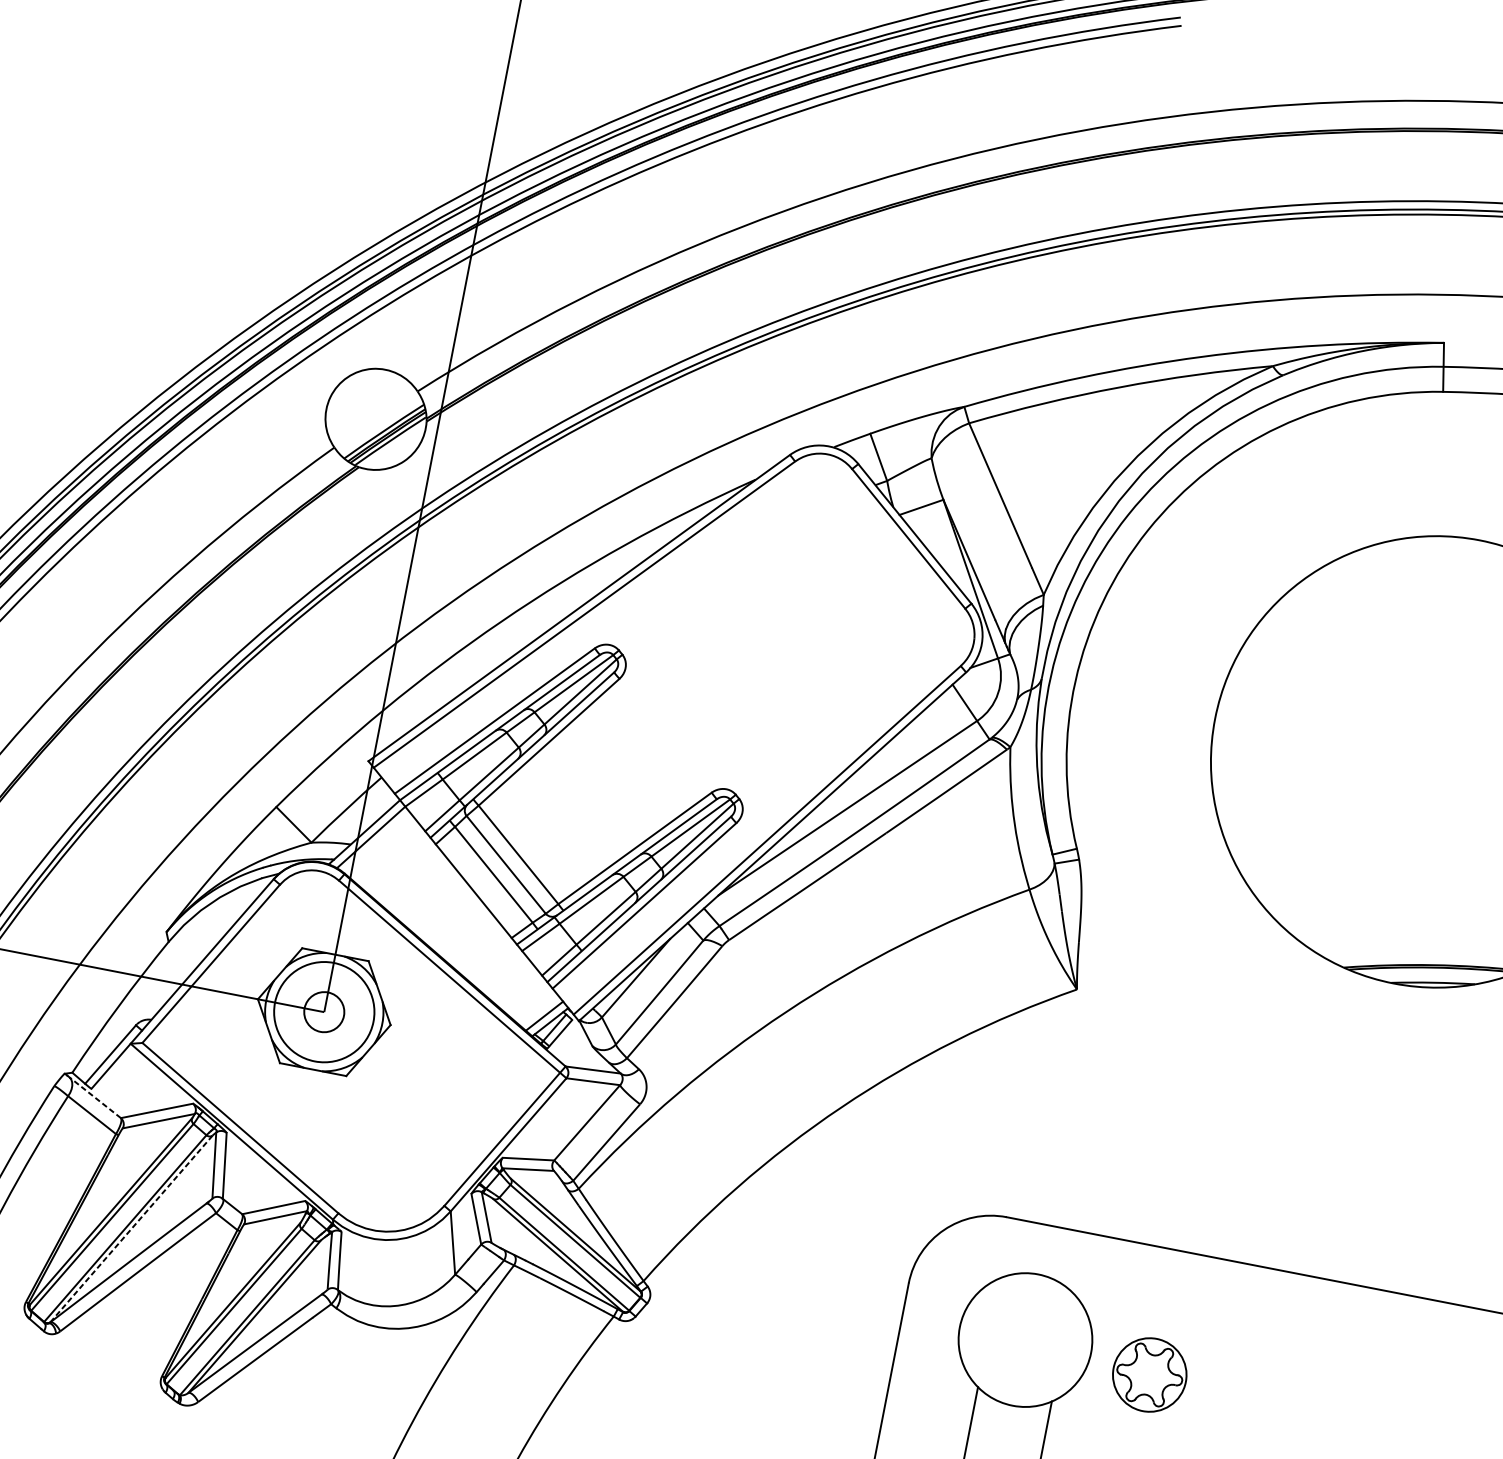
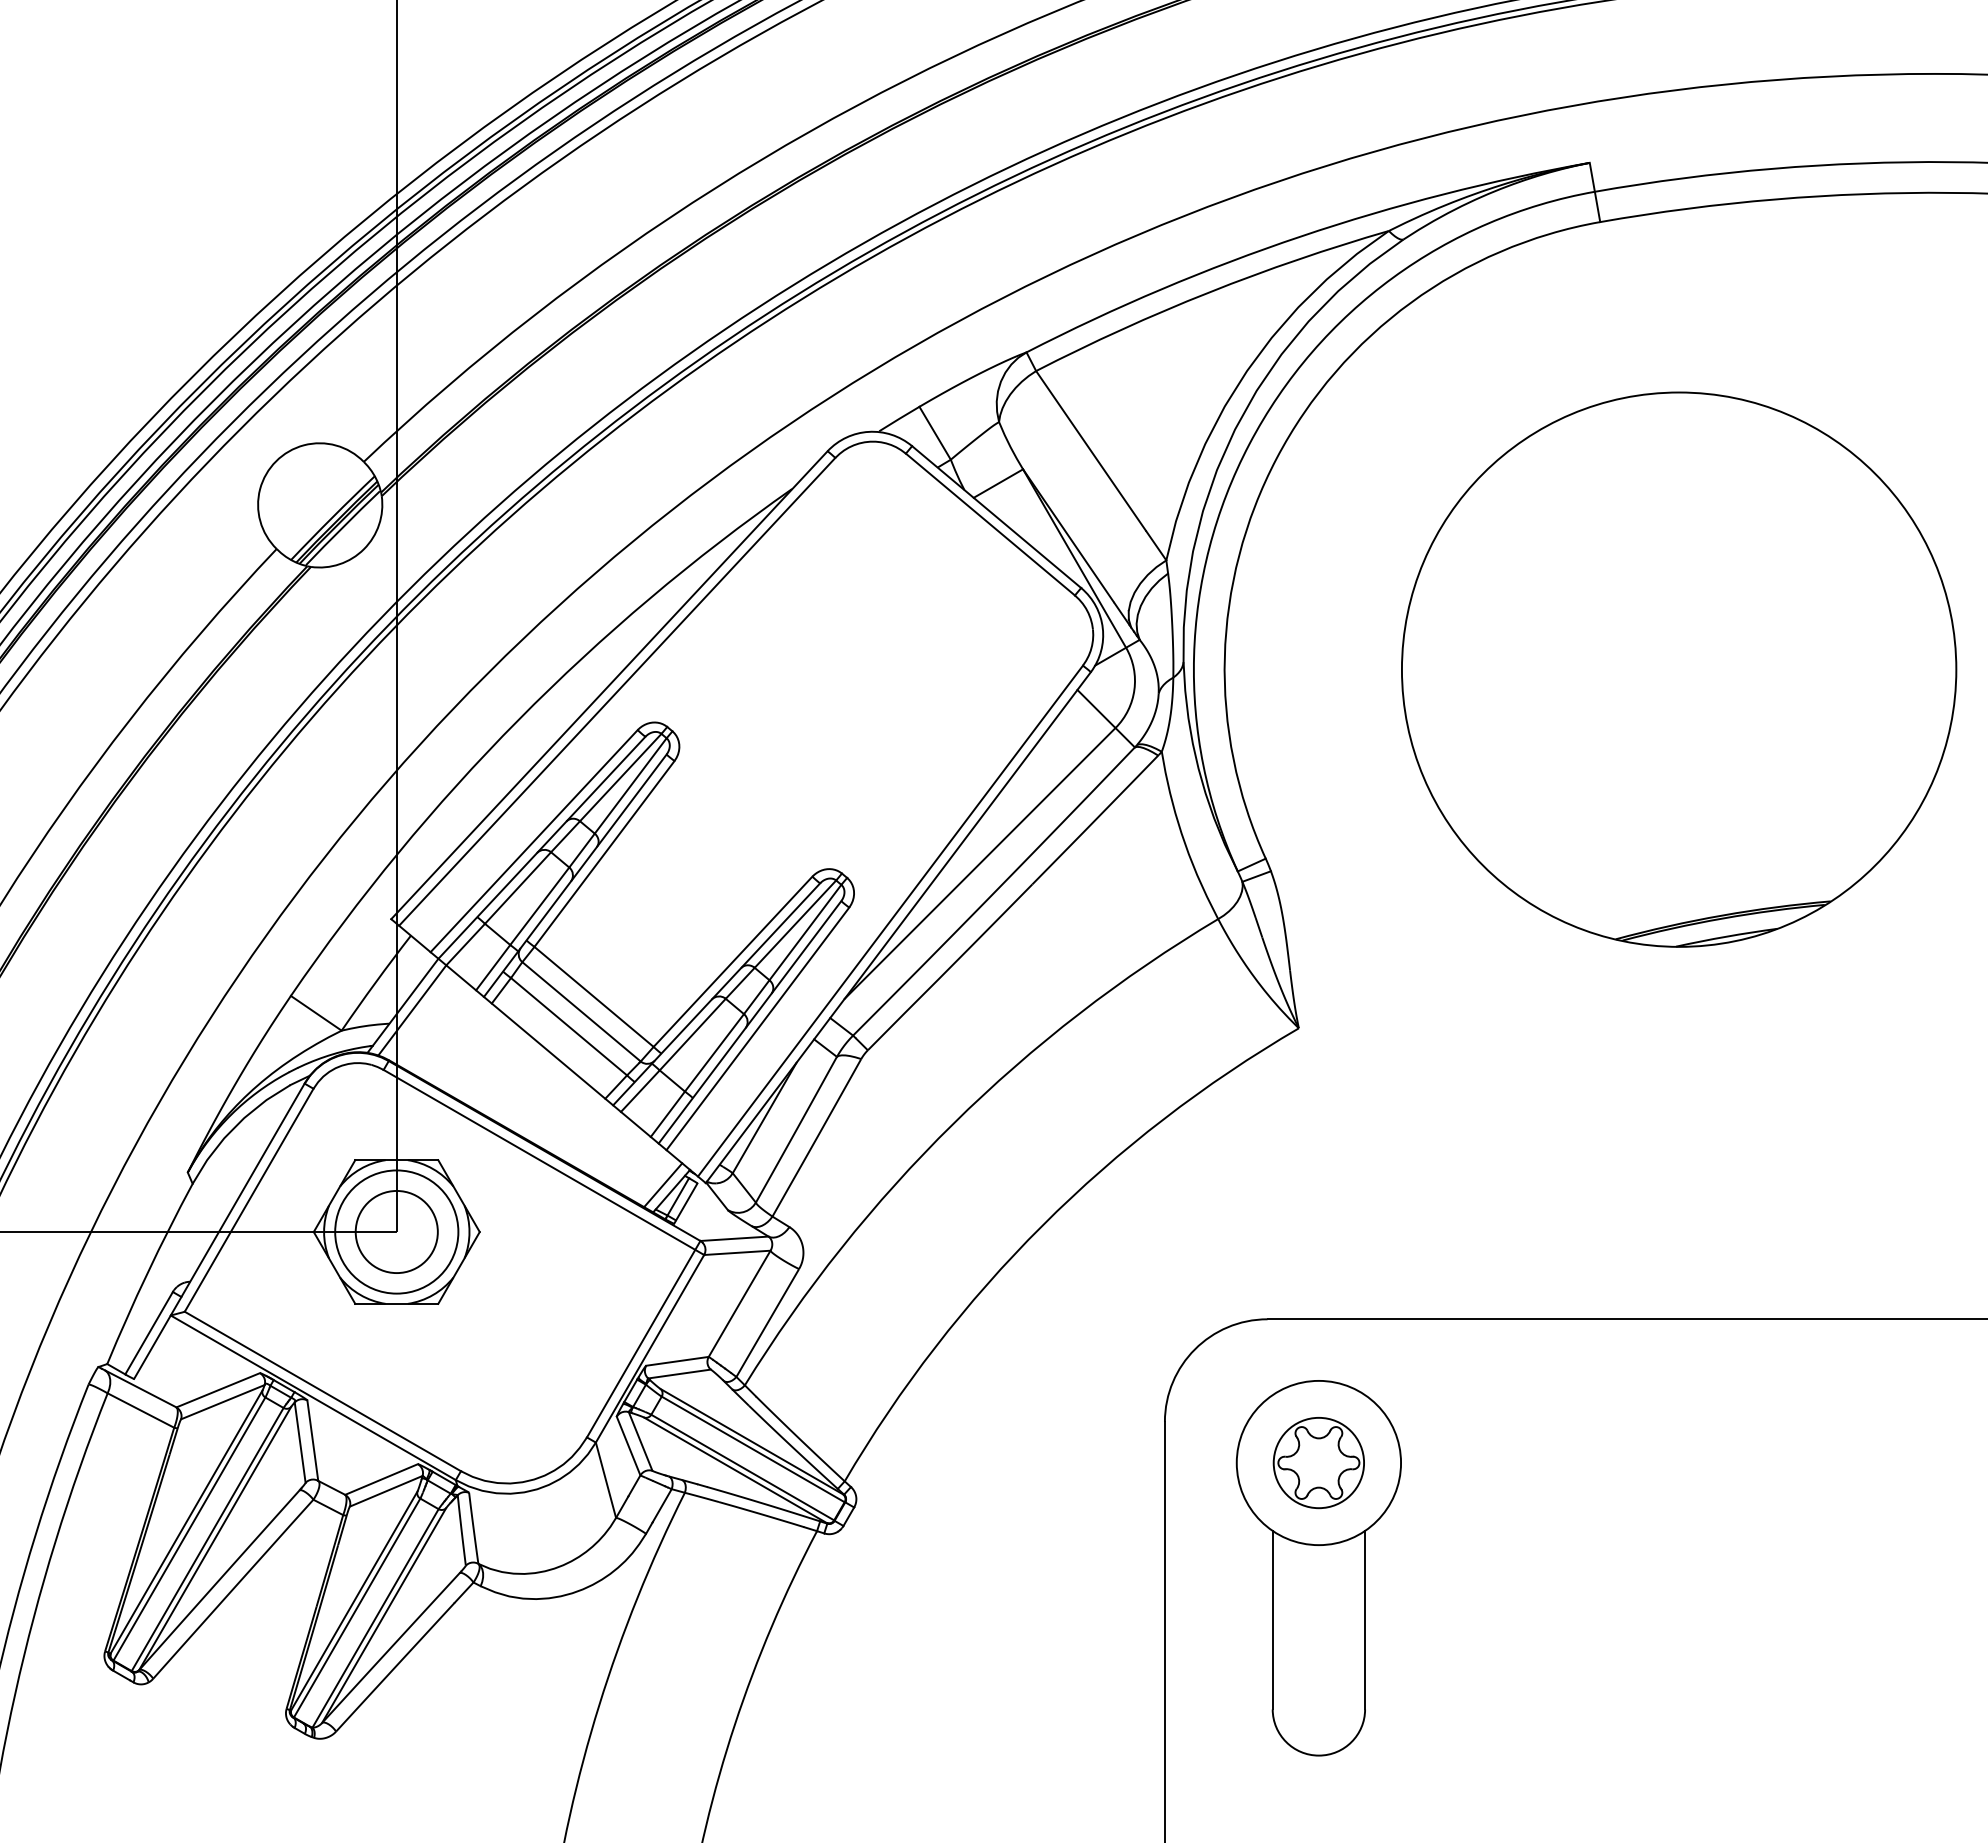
circle: (324, 1011) -> (396, 1231), size x1.67
line: (95, 1097) -> (140, 1388), dashed -> solid
line: (131, 1228) -> (215, 1538), dashed -> solid
part: (1149, 1375) -> (1318, 1463), moved

